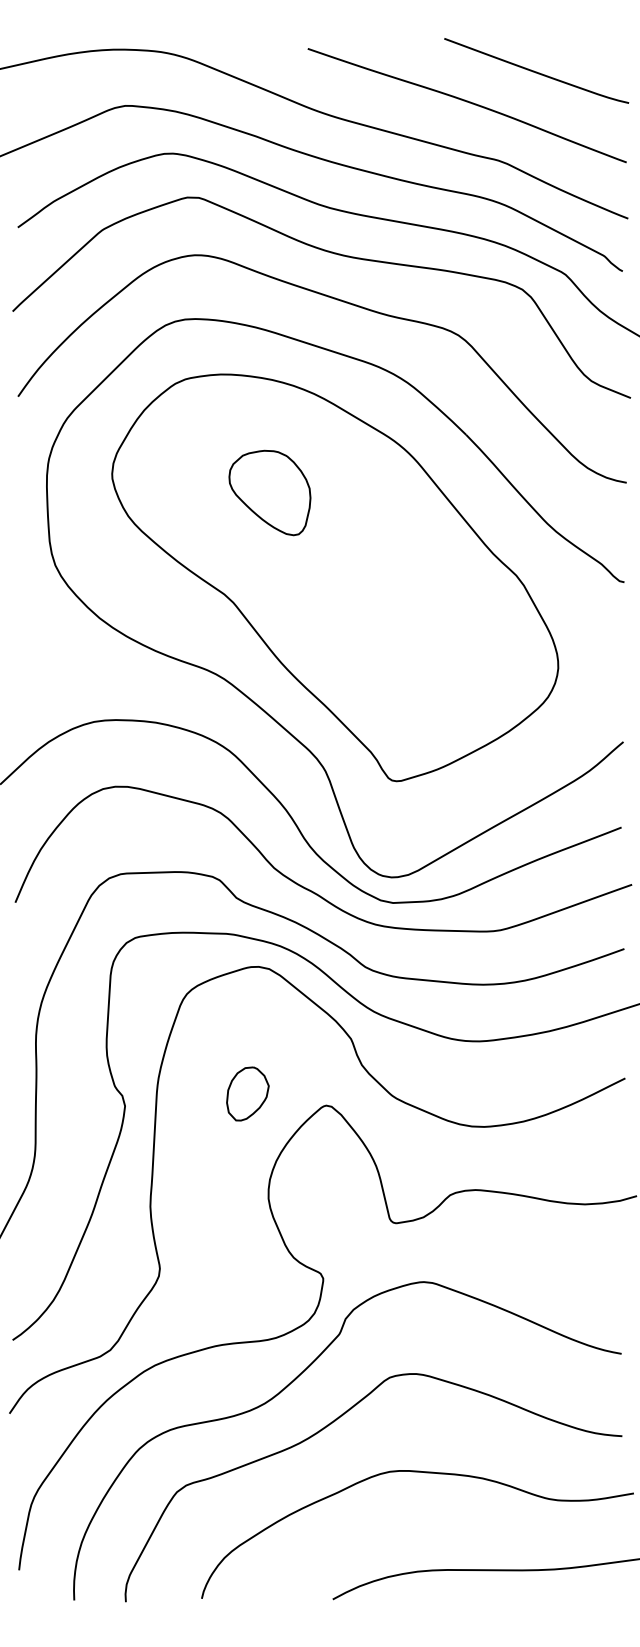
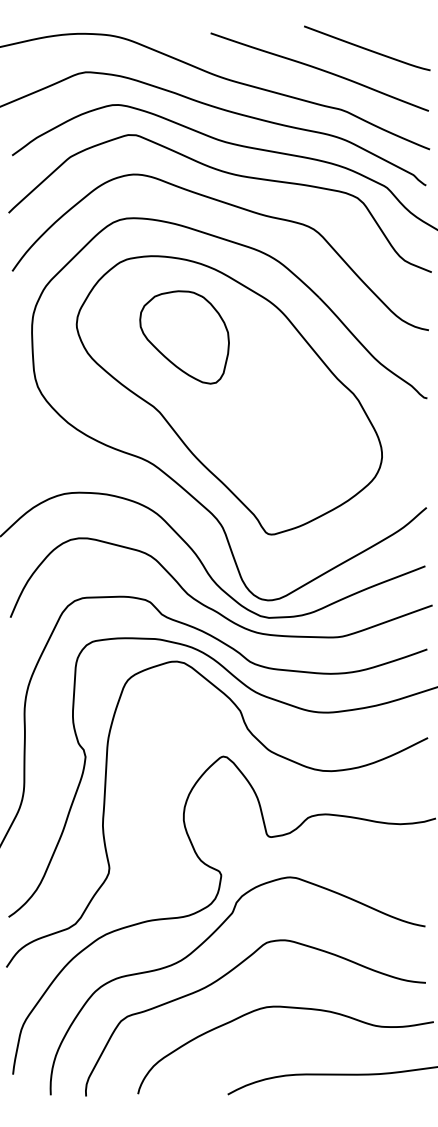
part: (269, 491) -> (184, 336), size x1.6
part: (247, 1093) -> (169, 748), removed

